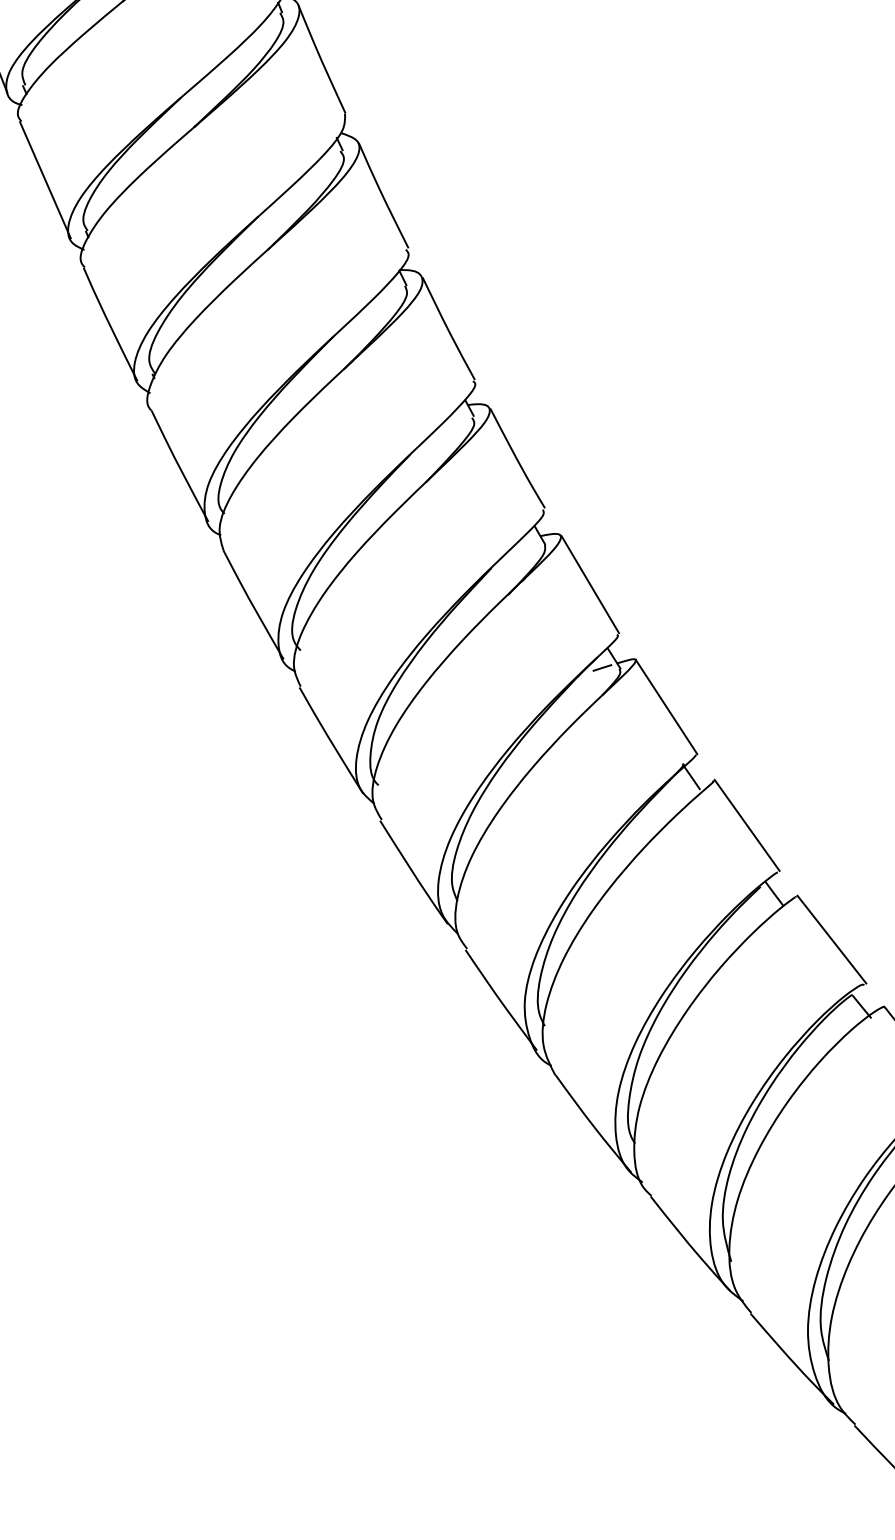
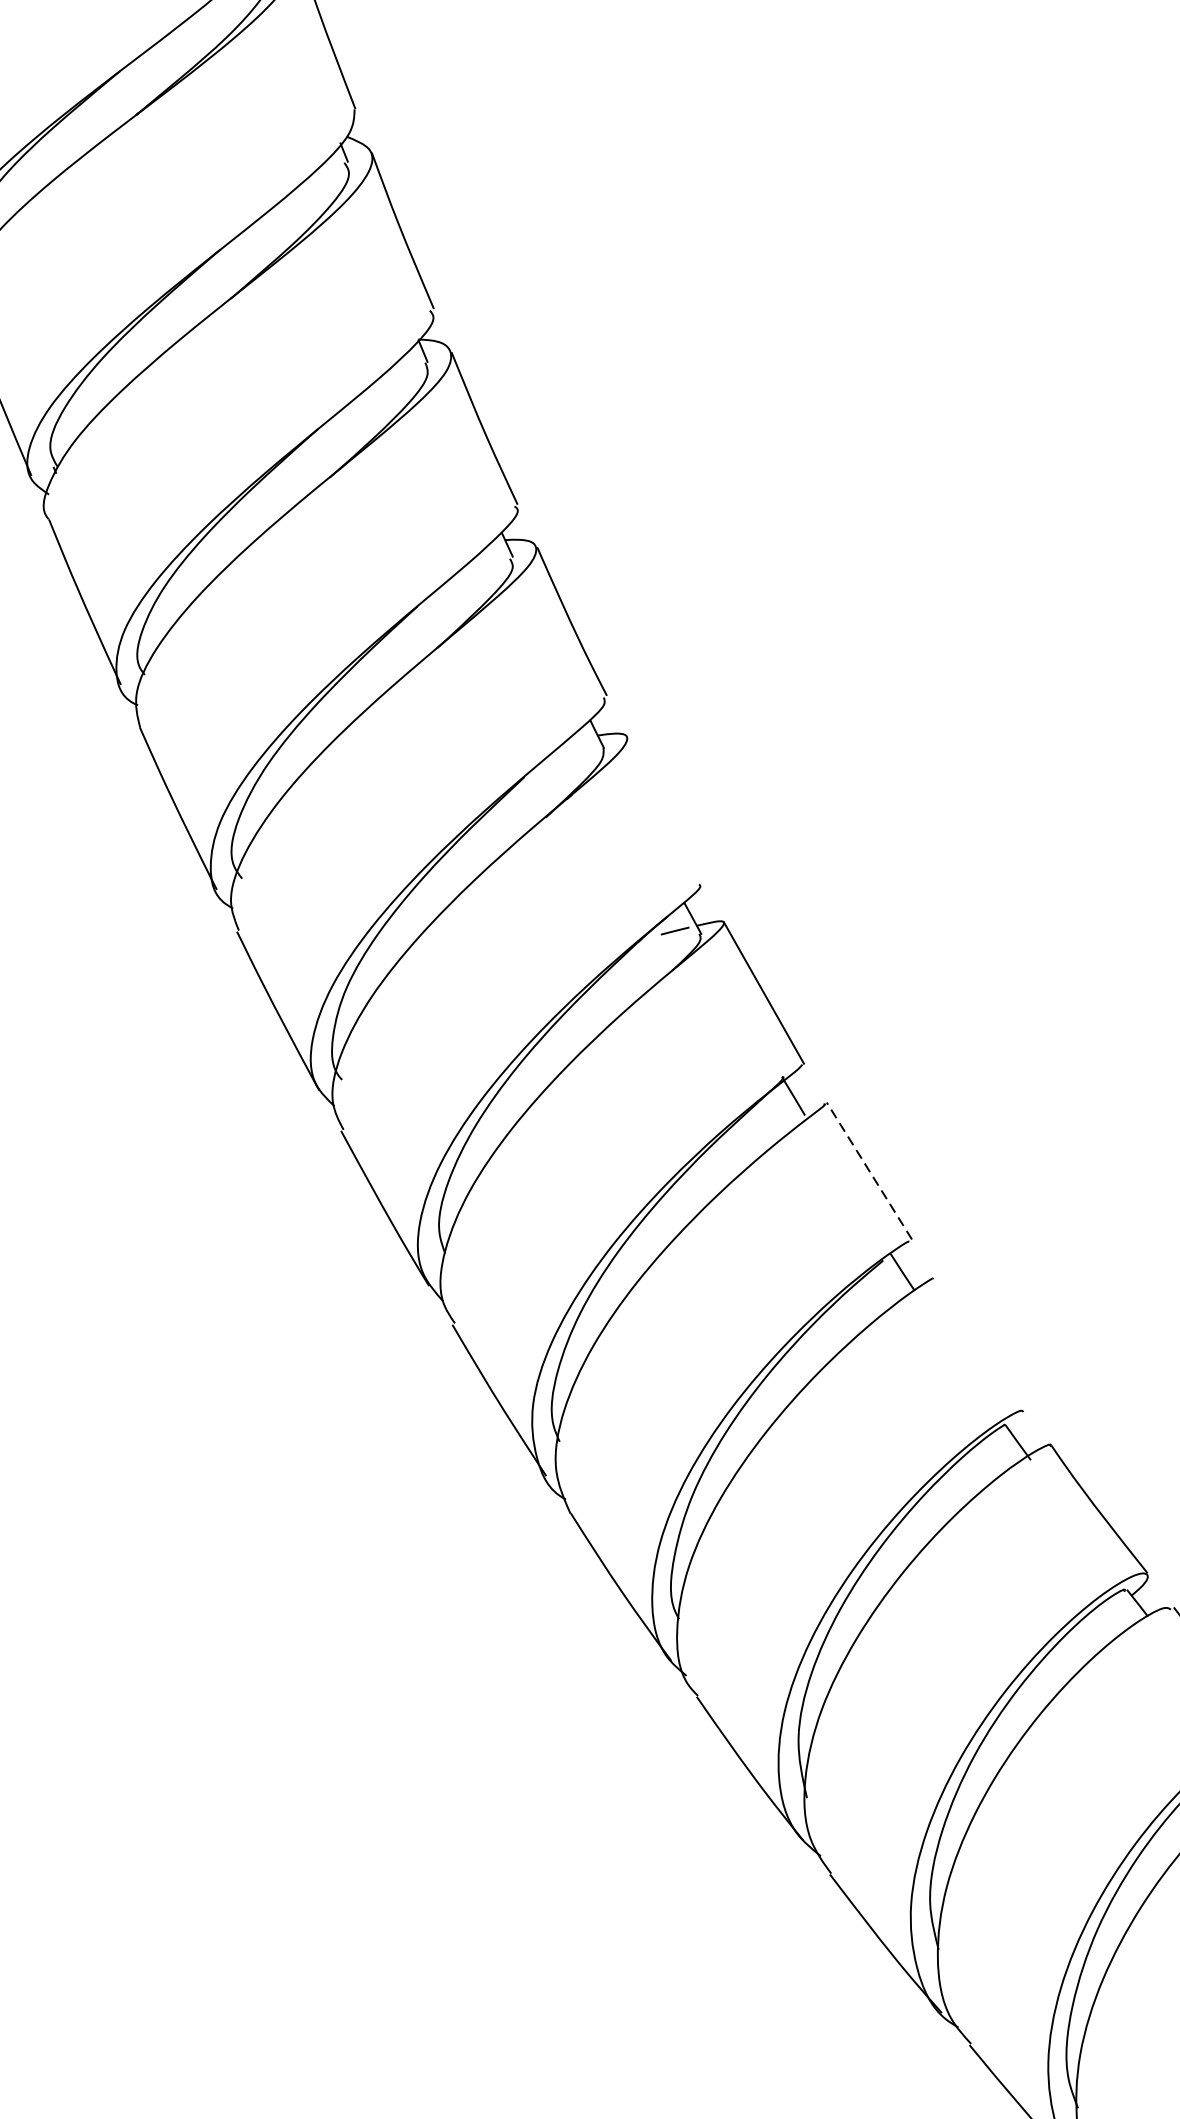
line: (590, 584) -> (665, 809), removed
line: (747, 825) -> (869, 1171), solid -> dashed
line: (831, 939) -> (980, 1342), removed

